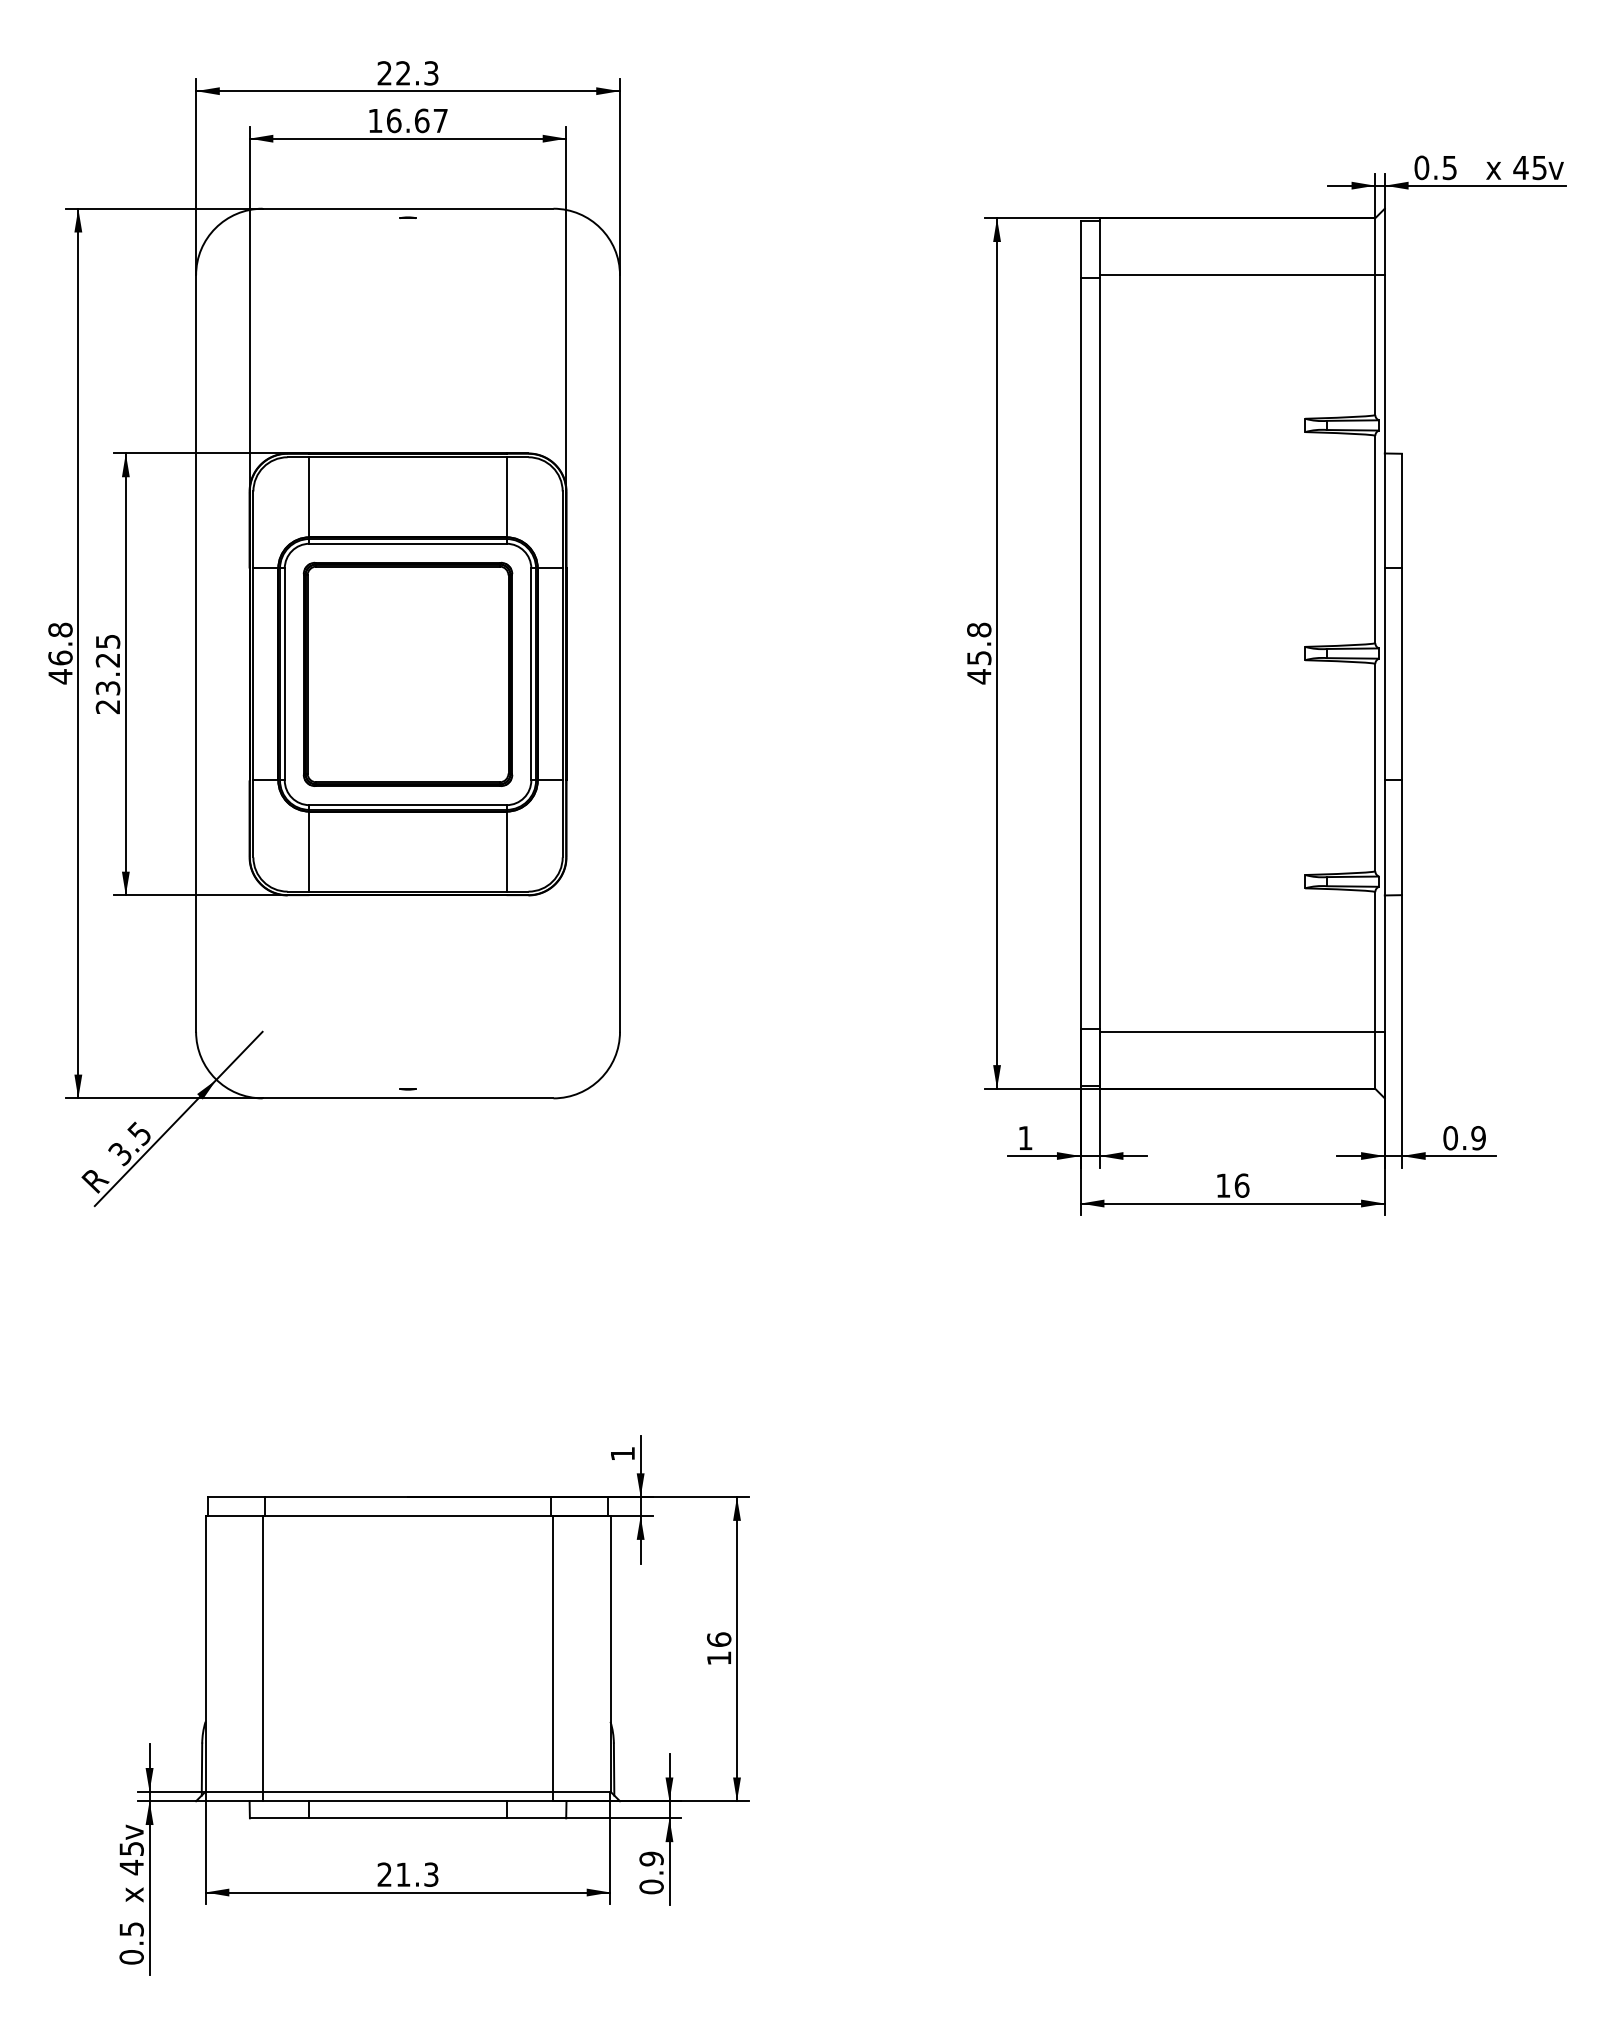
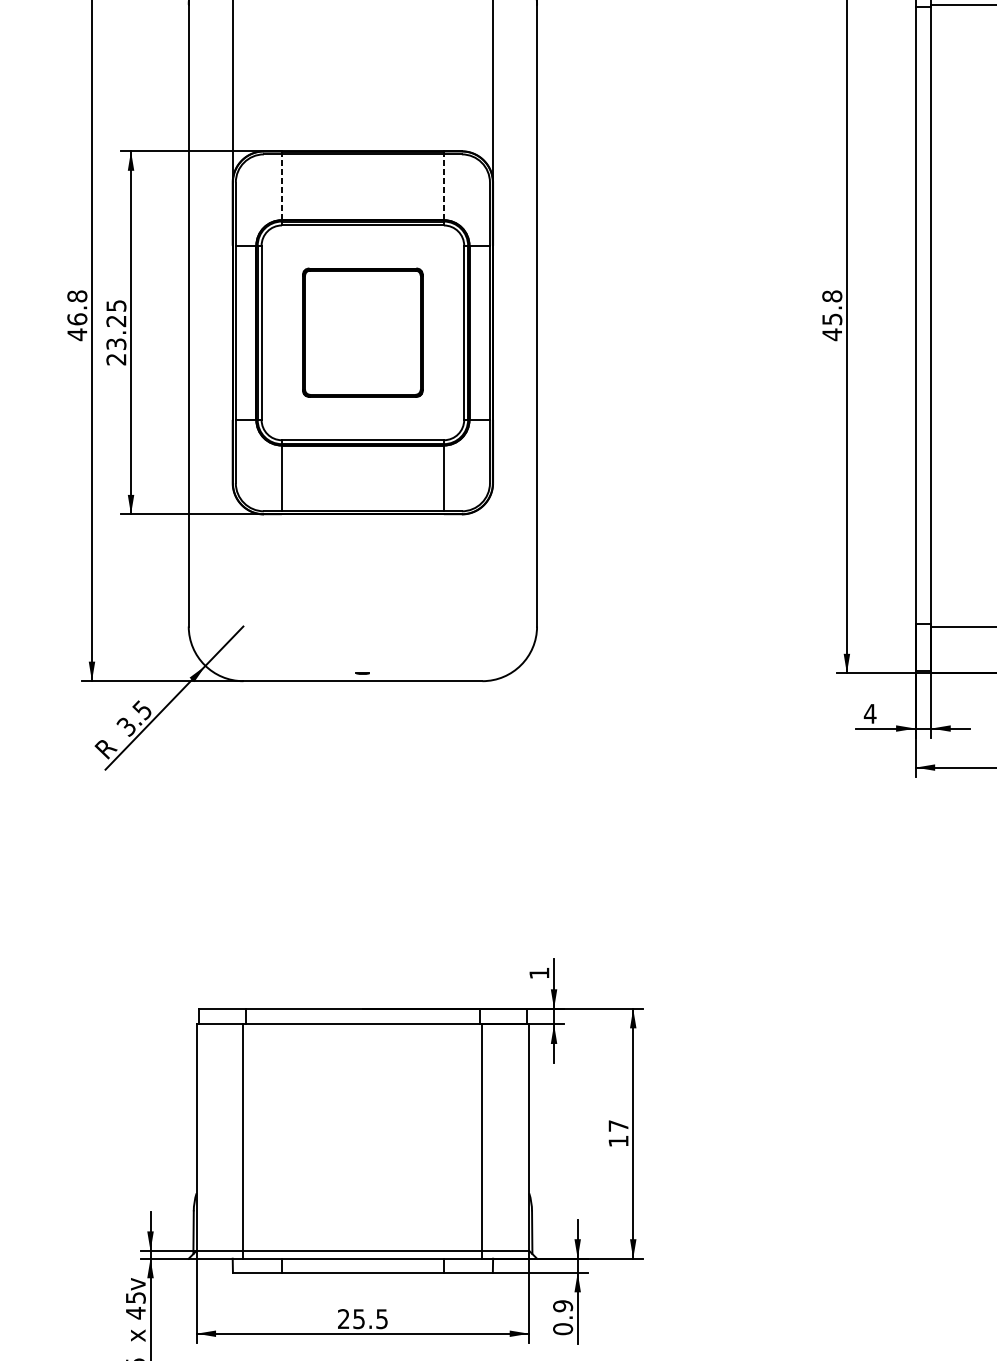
line: (309, 496) -> (281, 186), solid -> dashed
line: (506, 496) -> (443, 186), solid -> dashed
part: (407, 673) -> (362, 332), size x0.7
text: (1025, 1137) -> (870, 713), 1 -> 4
text: (719, 1639) -> (618, 1125), 16 -> 17
text: (417, 1874) -> (370, 1318), 21.3 -> 25.5

